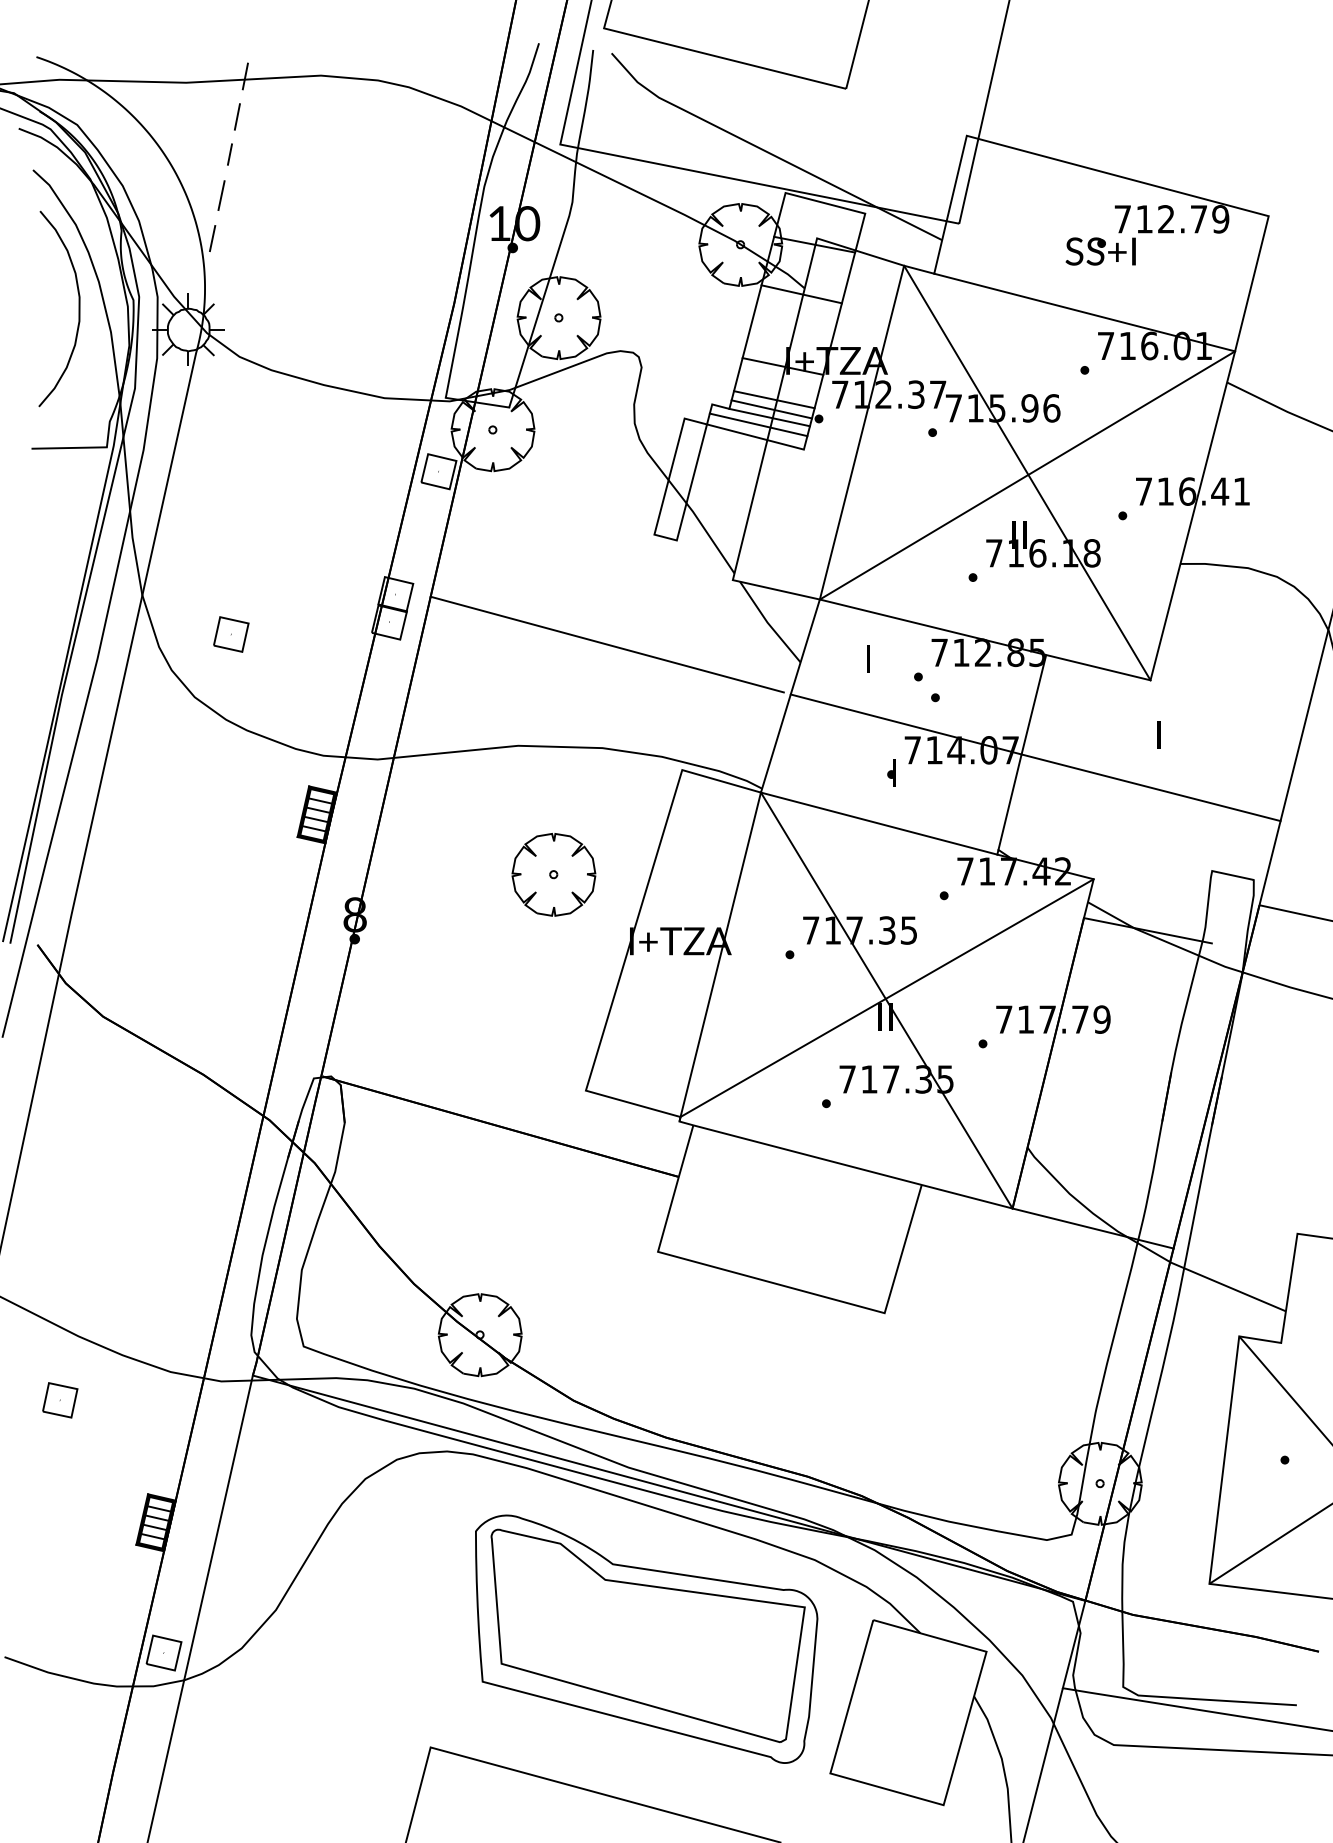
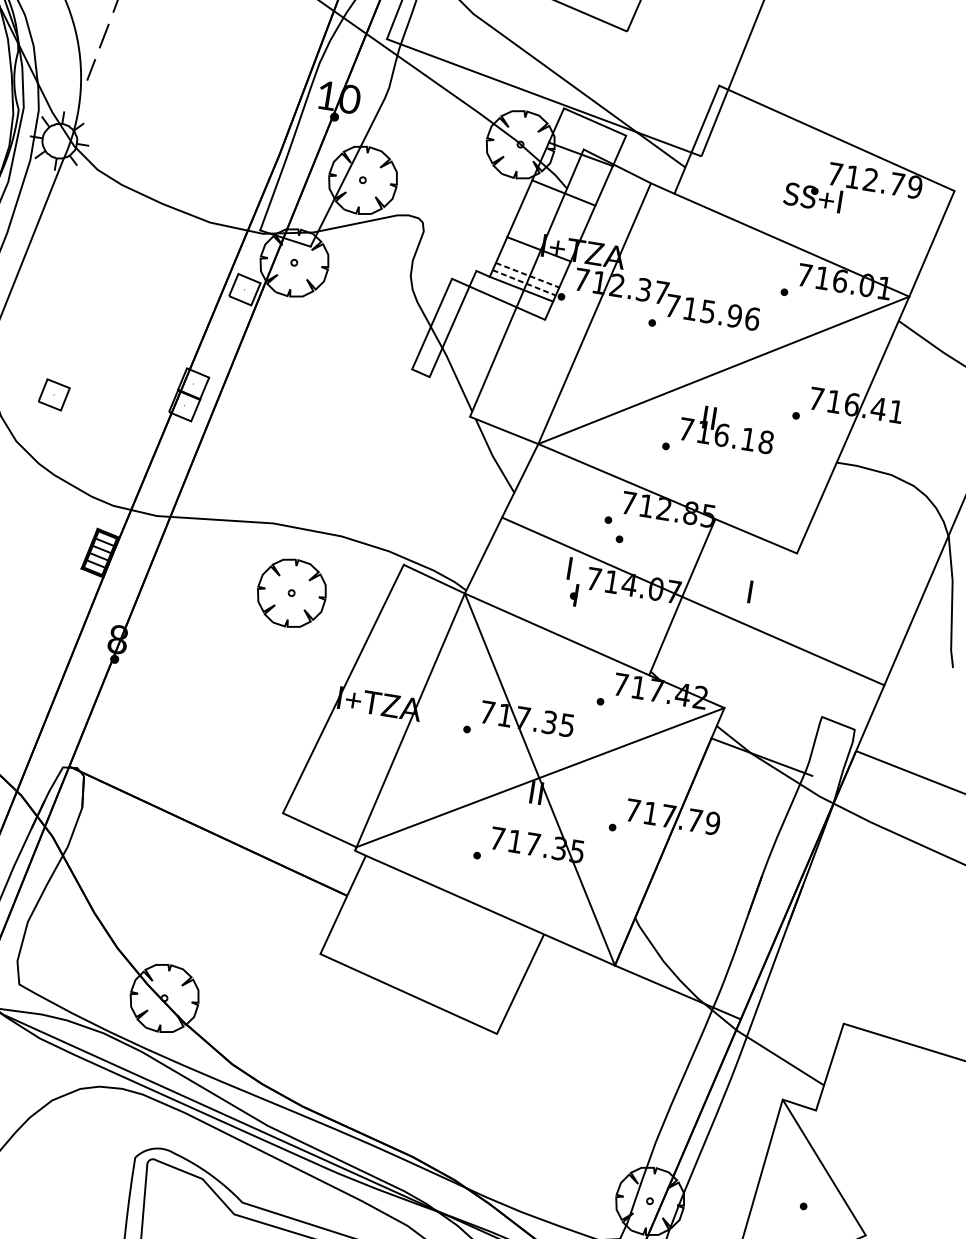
line: (774, 399) -> (527, 275), solid -> dashed
line: (772, 409) -> (524, 283), solid -> dashed
line: (758, 424) -> (511, 293), removed
line: (1027, 472) -> (724, 367), removed
line: (606, 644) -> (358, 452), removed
text: (868, 658) -> (569, 567), moved
text: (1158, 734) -> (749, 591), moved
part: (553, 874) -> (291, 592), moved

